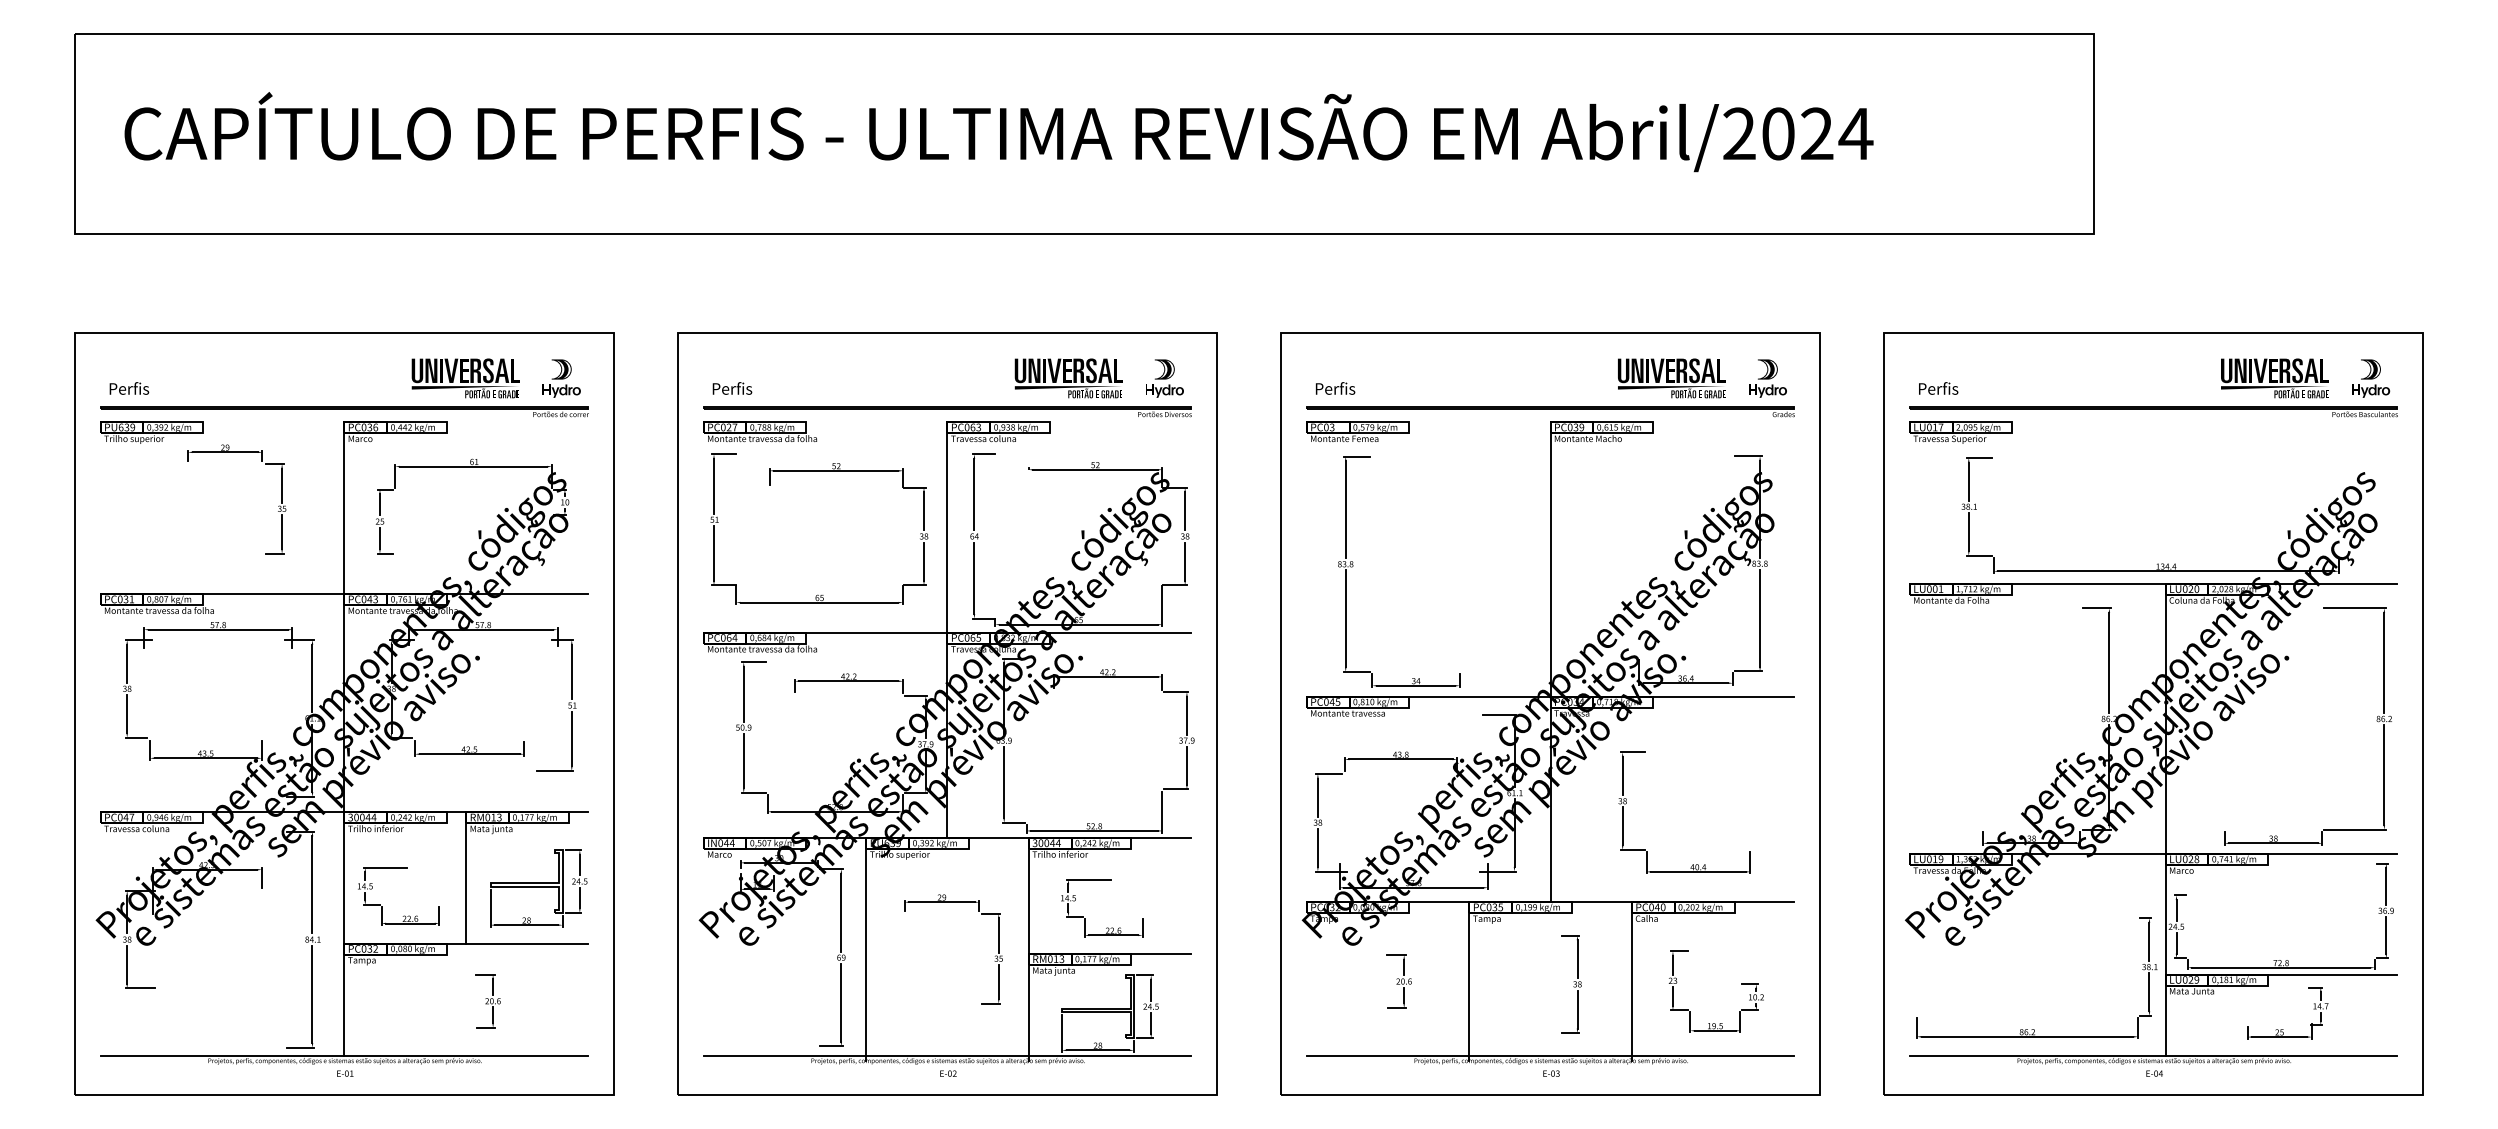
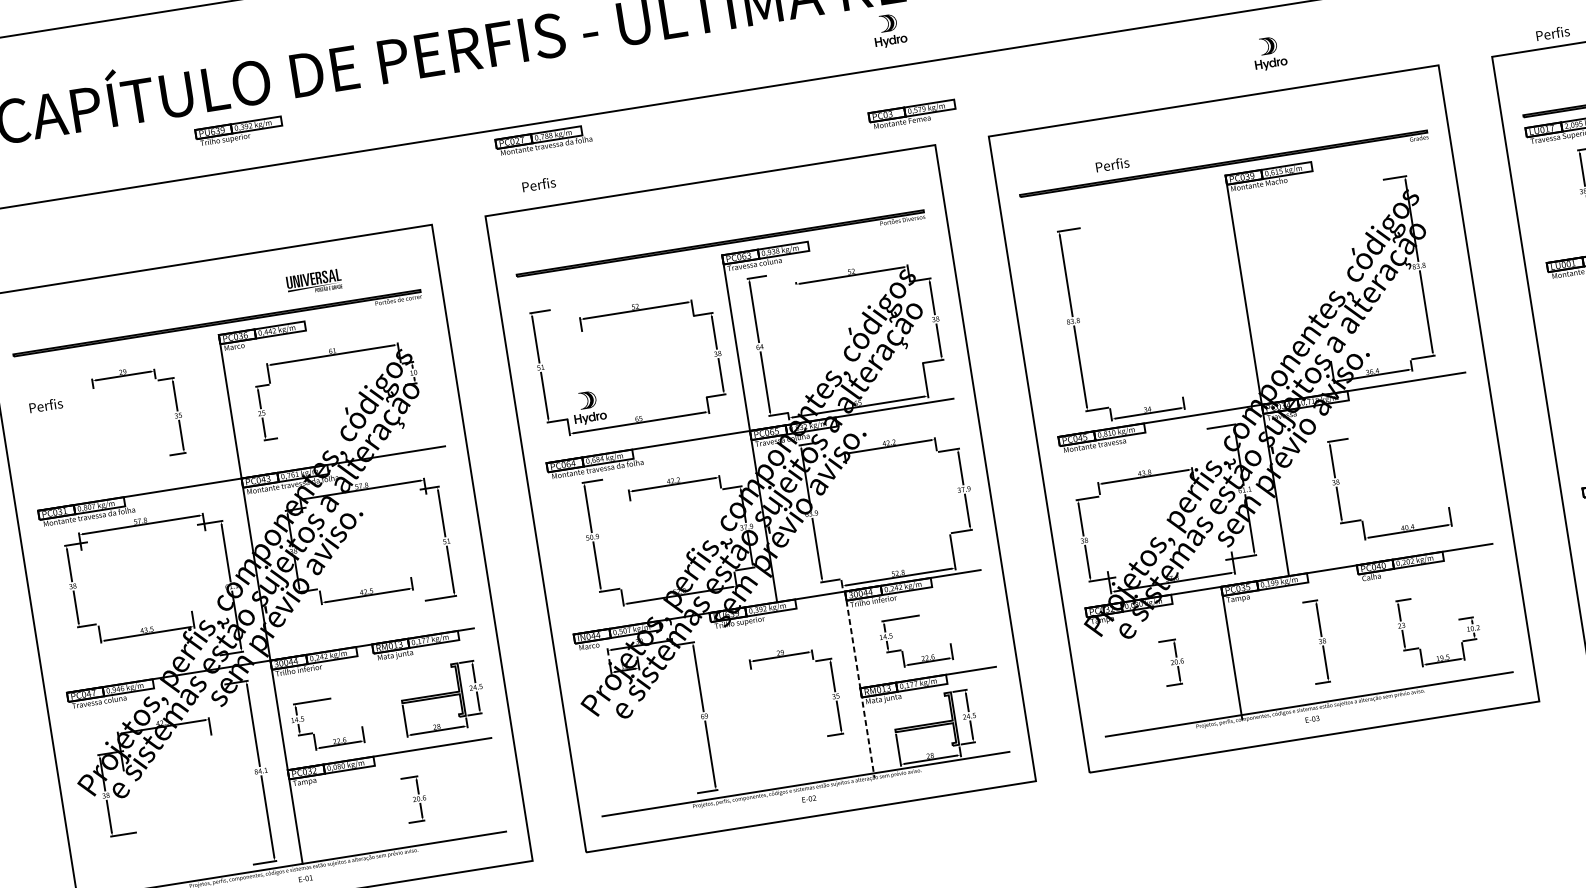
part: (465, 378) -> (314, 282), size x0.6
part: (561, 378) -> (588, 407), moved
part: (1068, 378) -> (817, 202), removed
part: (1164, 378) -> (889, 30), moved
part: (1671, 378) -> (1320, 123), removed
part: (1767, 378) -> (1269, 53), moved
text: (129, 388) -> (46, 405), moved
text: (732, 388) -> (539, 184), moved
text: (1335, 388) -> (1112, 164), moved
text: (1938, 388) -> (1552, 33), moved
part: (759, 431) -> (543, 140), moved
part: (1357, 431) -> (912, 114), moved
part: (151, 432) -> (239, 131), moved
line: (466, 877) -> (380, 698), removed
line: (866, 948) -> (724, 705), removed
line: (1028, 949) -> (859, 684), solid -> dashed
line: (1631, 981) -> (1367, 631), removed

